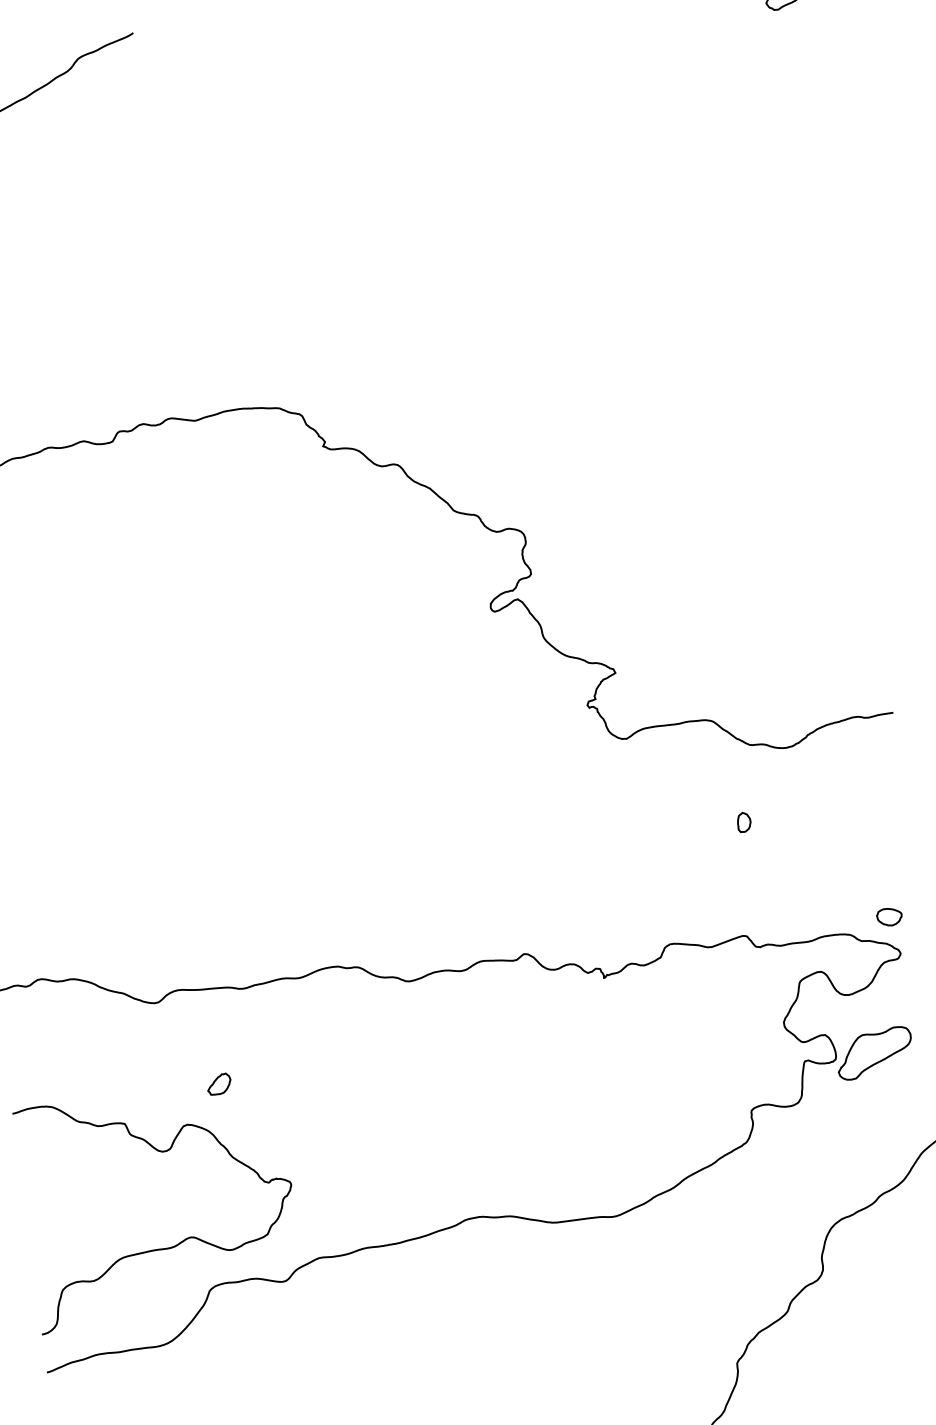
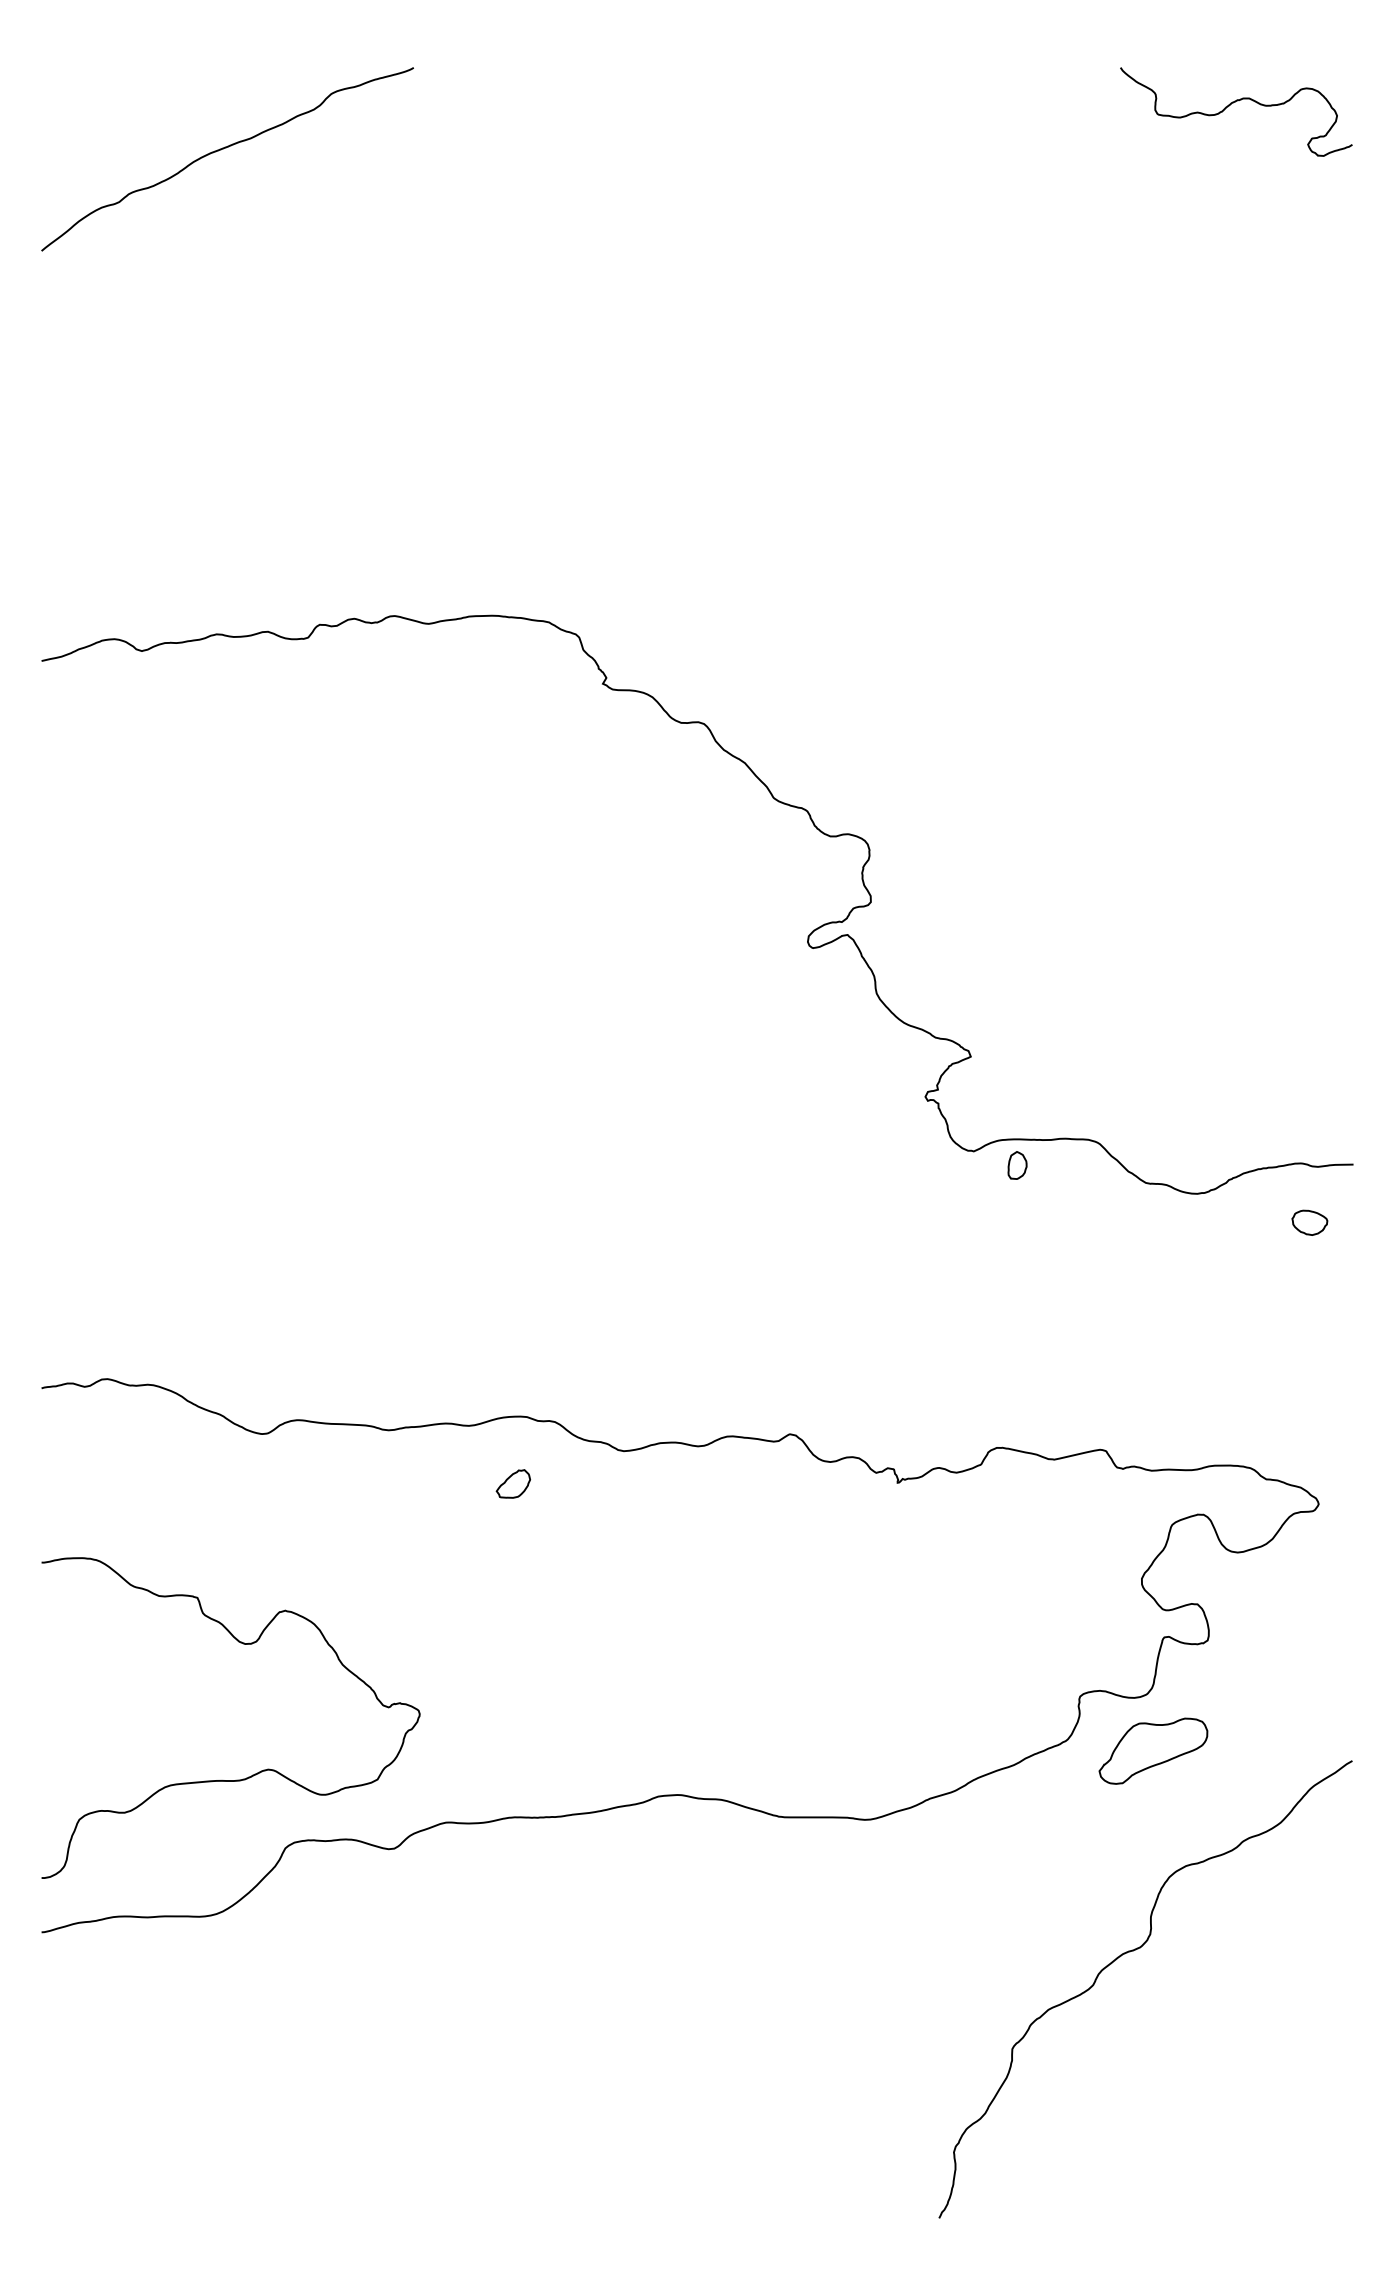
part: (744, 822) -> (1017, 1165), moved
part: (889, 916) -> (1309, 1222), moved
part: (874, 1052) -> (1153, 1750), moved
part: (218, 1084) -> (512, 1483), moved

